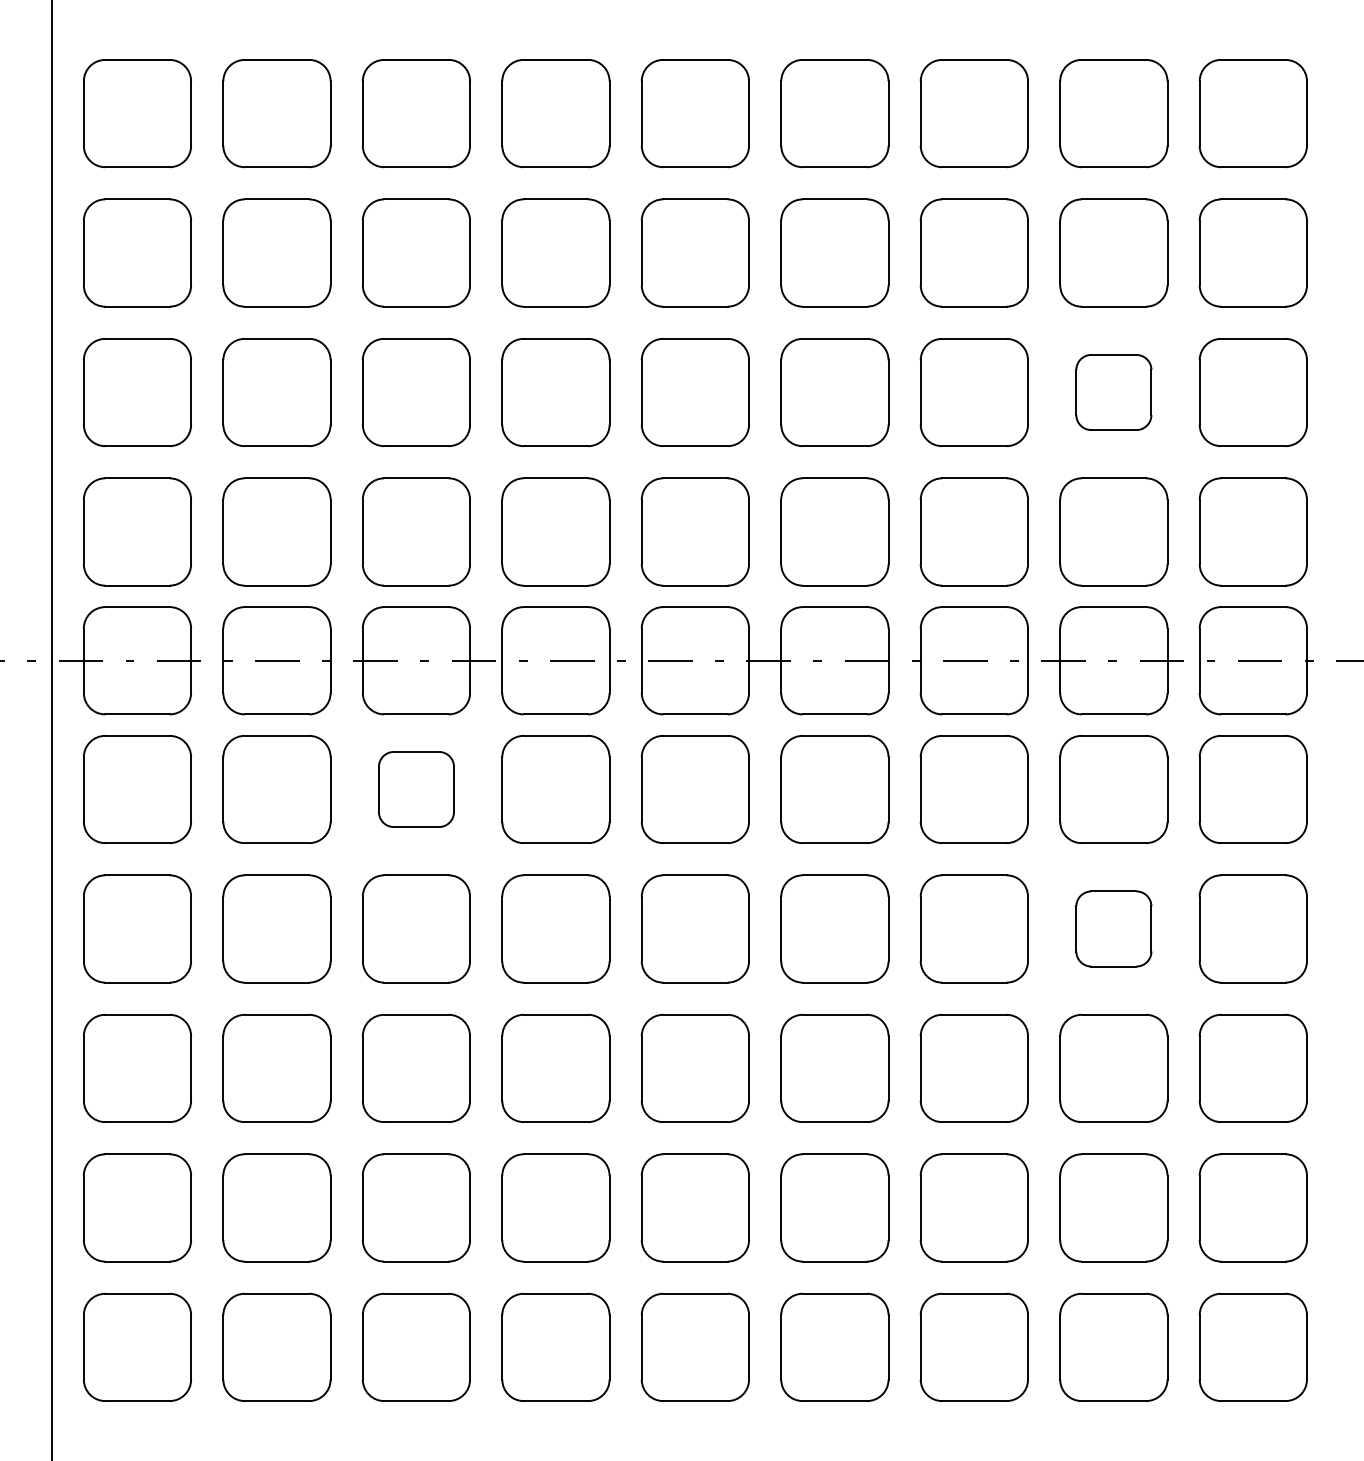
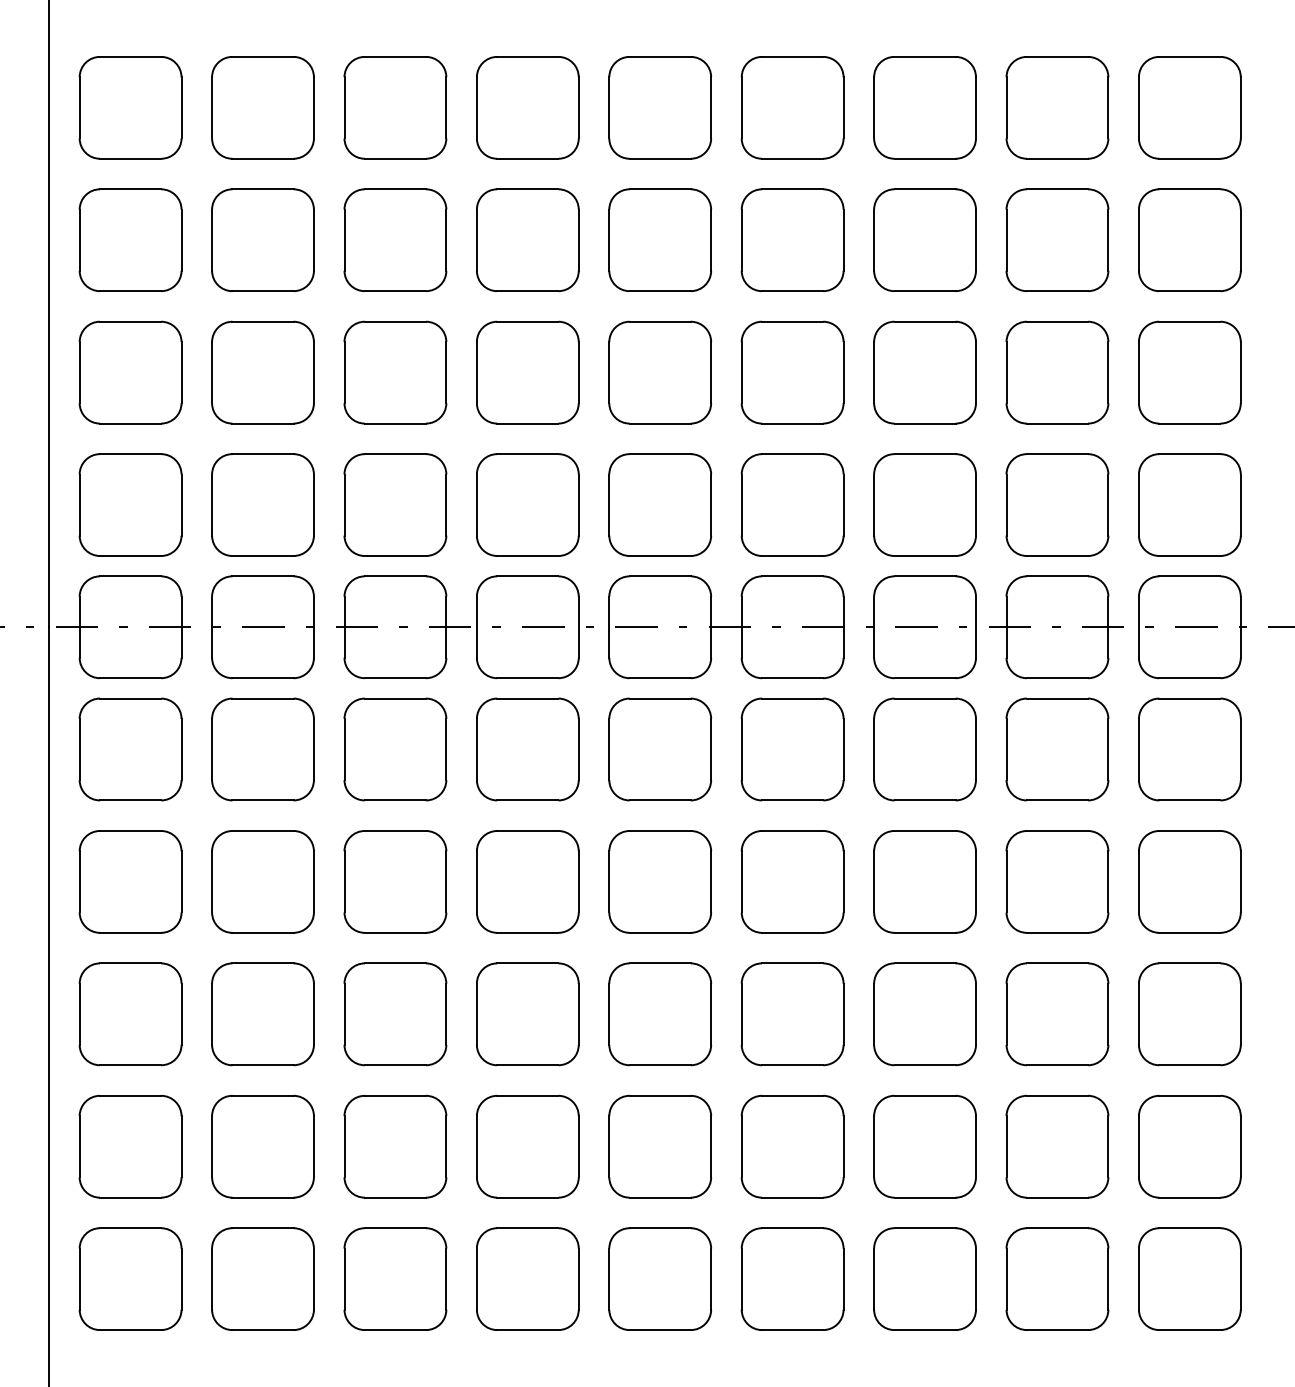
part: (1113, 392) -> (1057, 372), size x1.43
part: (416, 789) -> (395, 749), size x1.43
part: (1113, 928) -> (1057, 881), size x1.43

